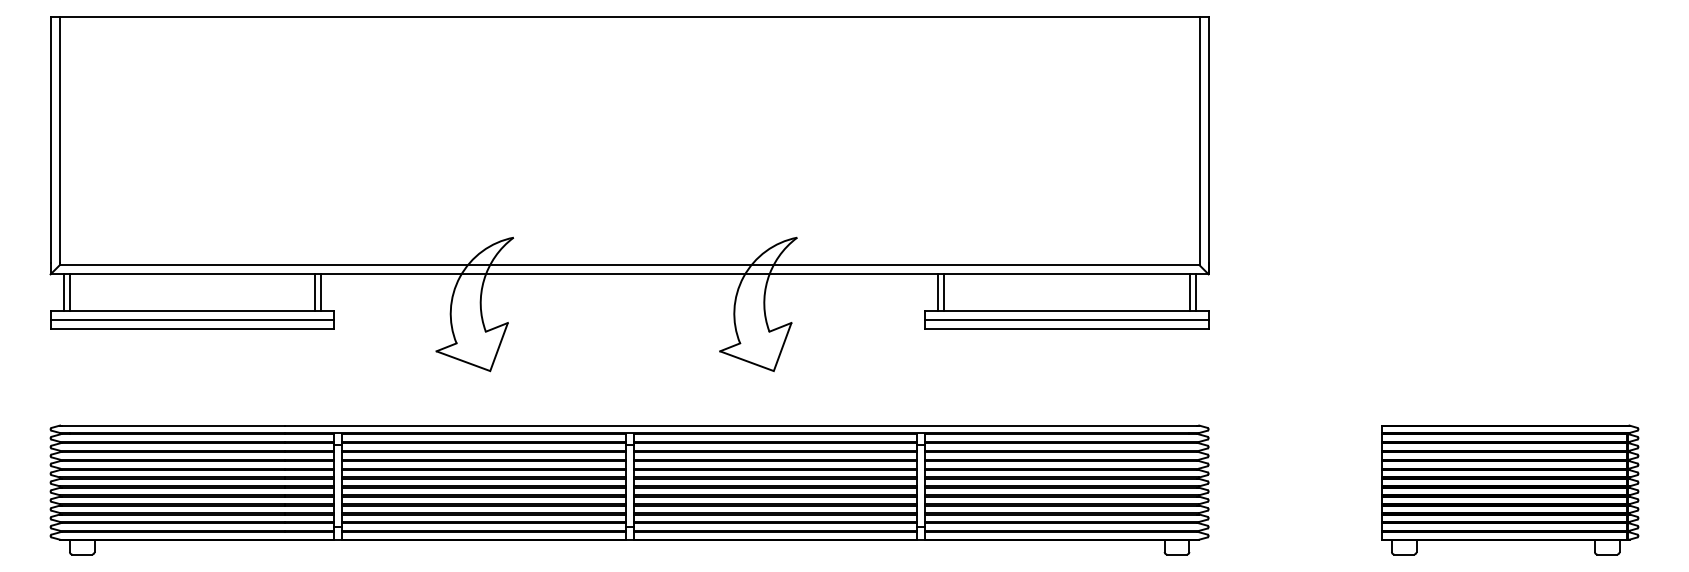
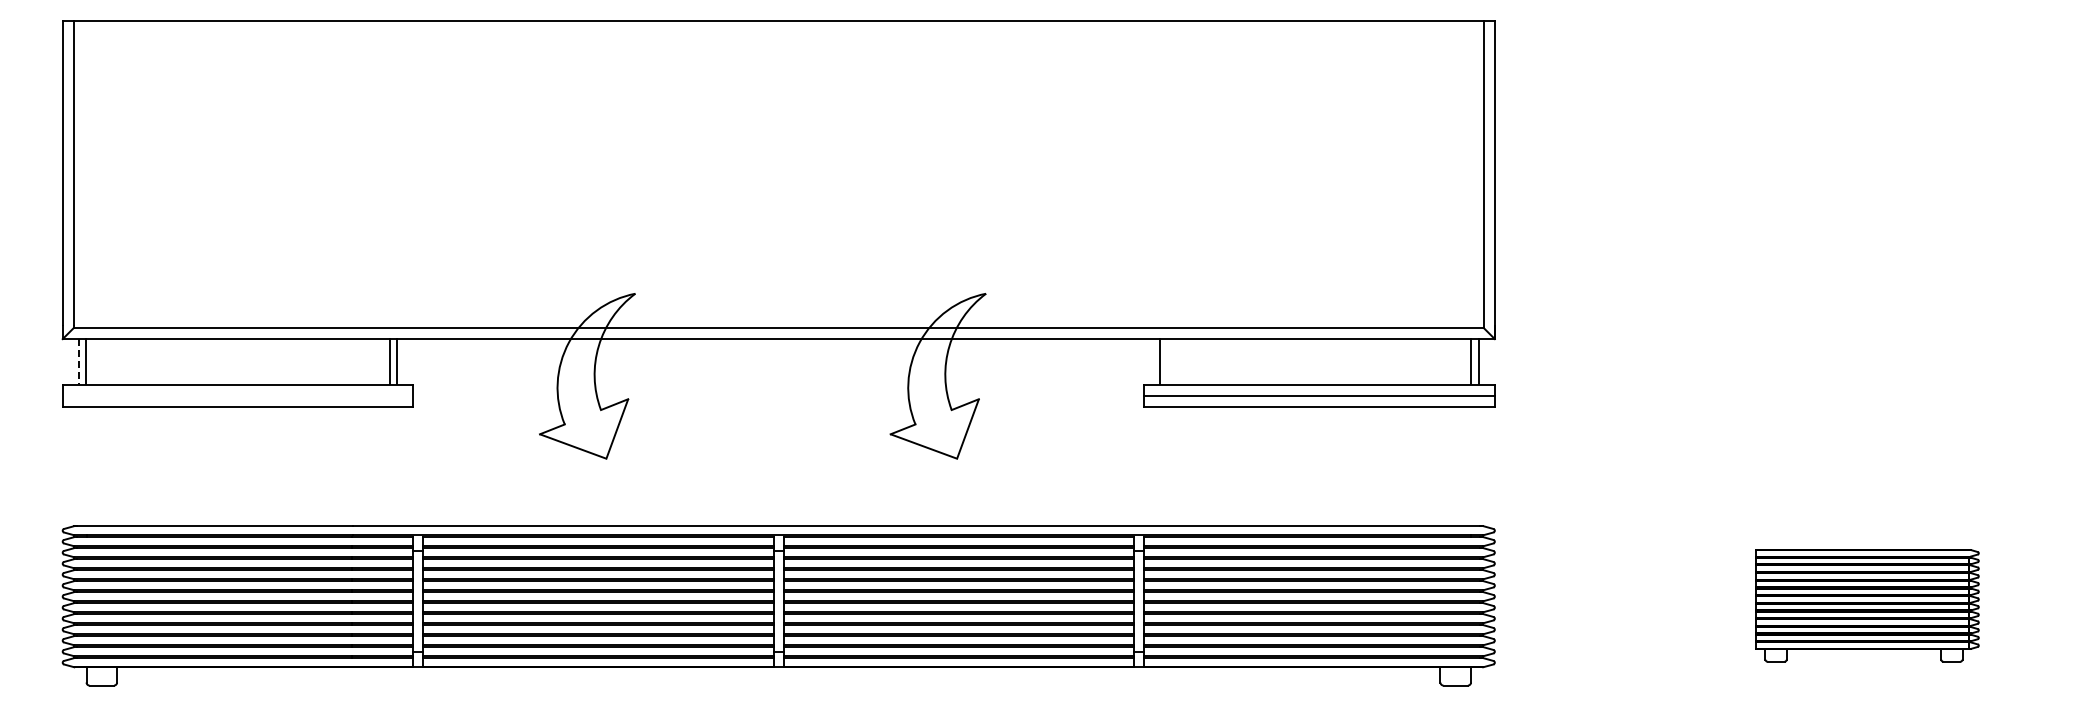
line: (943, 292) -> (1167, 361), removed
line: (63, 293) -> (78, 362), solid -> dashed
line: (191, 319) -> (237, 395), removed
part: (1509, 489) -> (1867, 605), size x0.7

